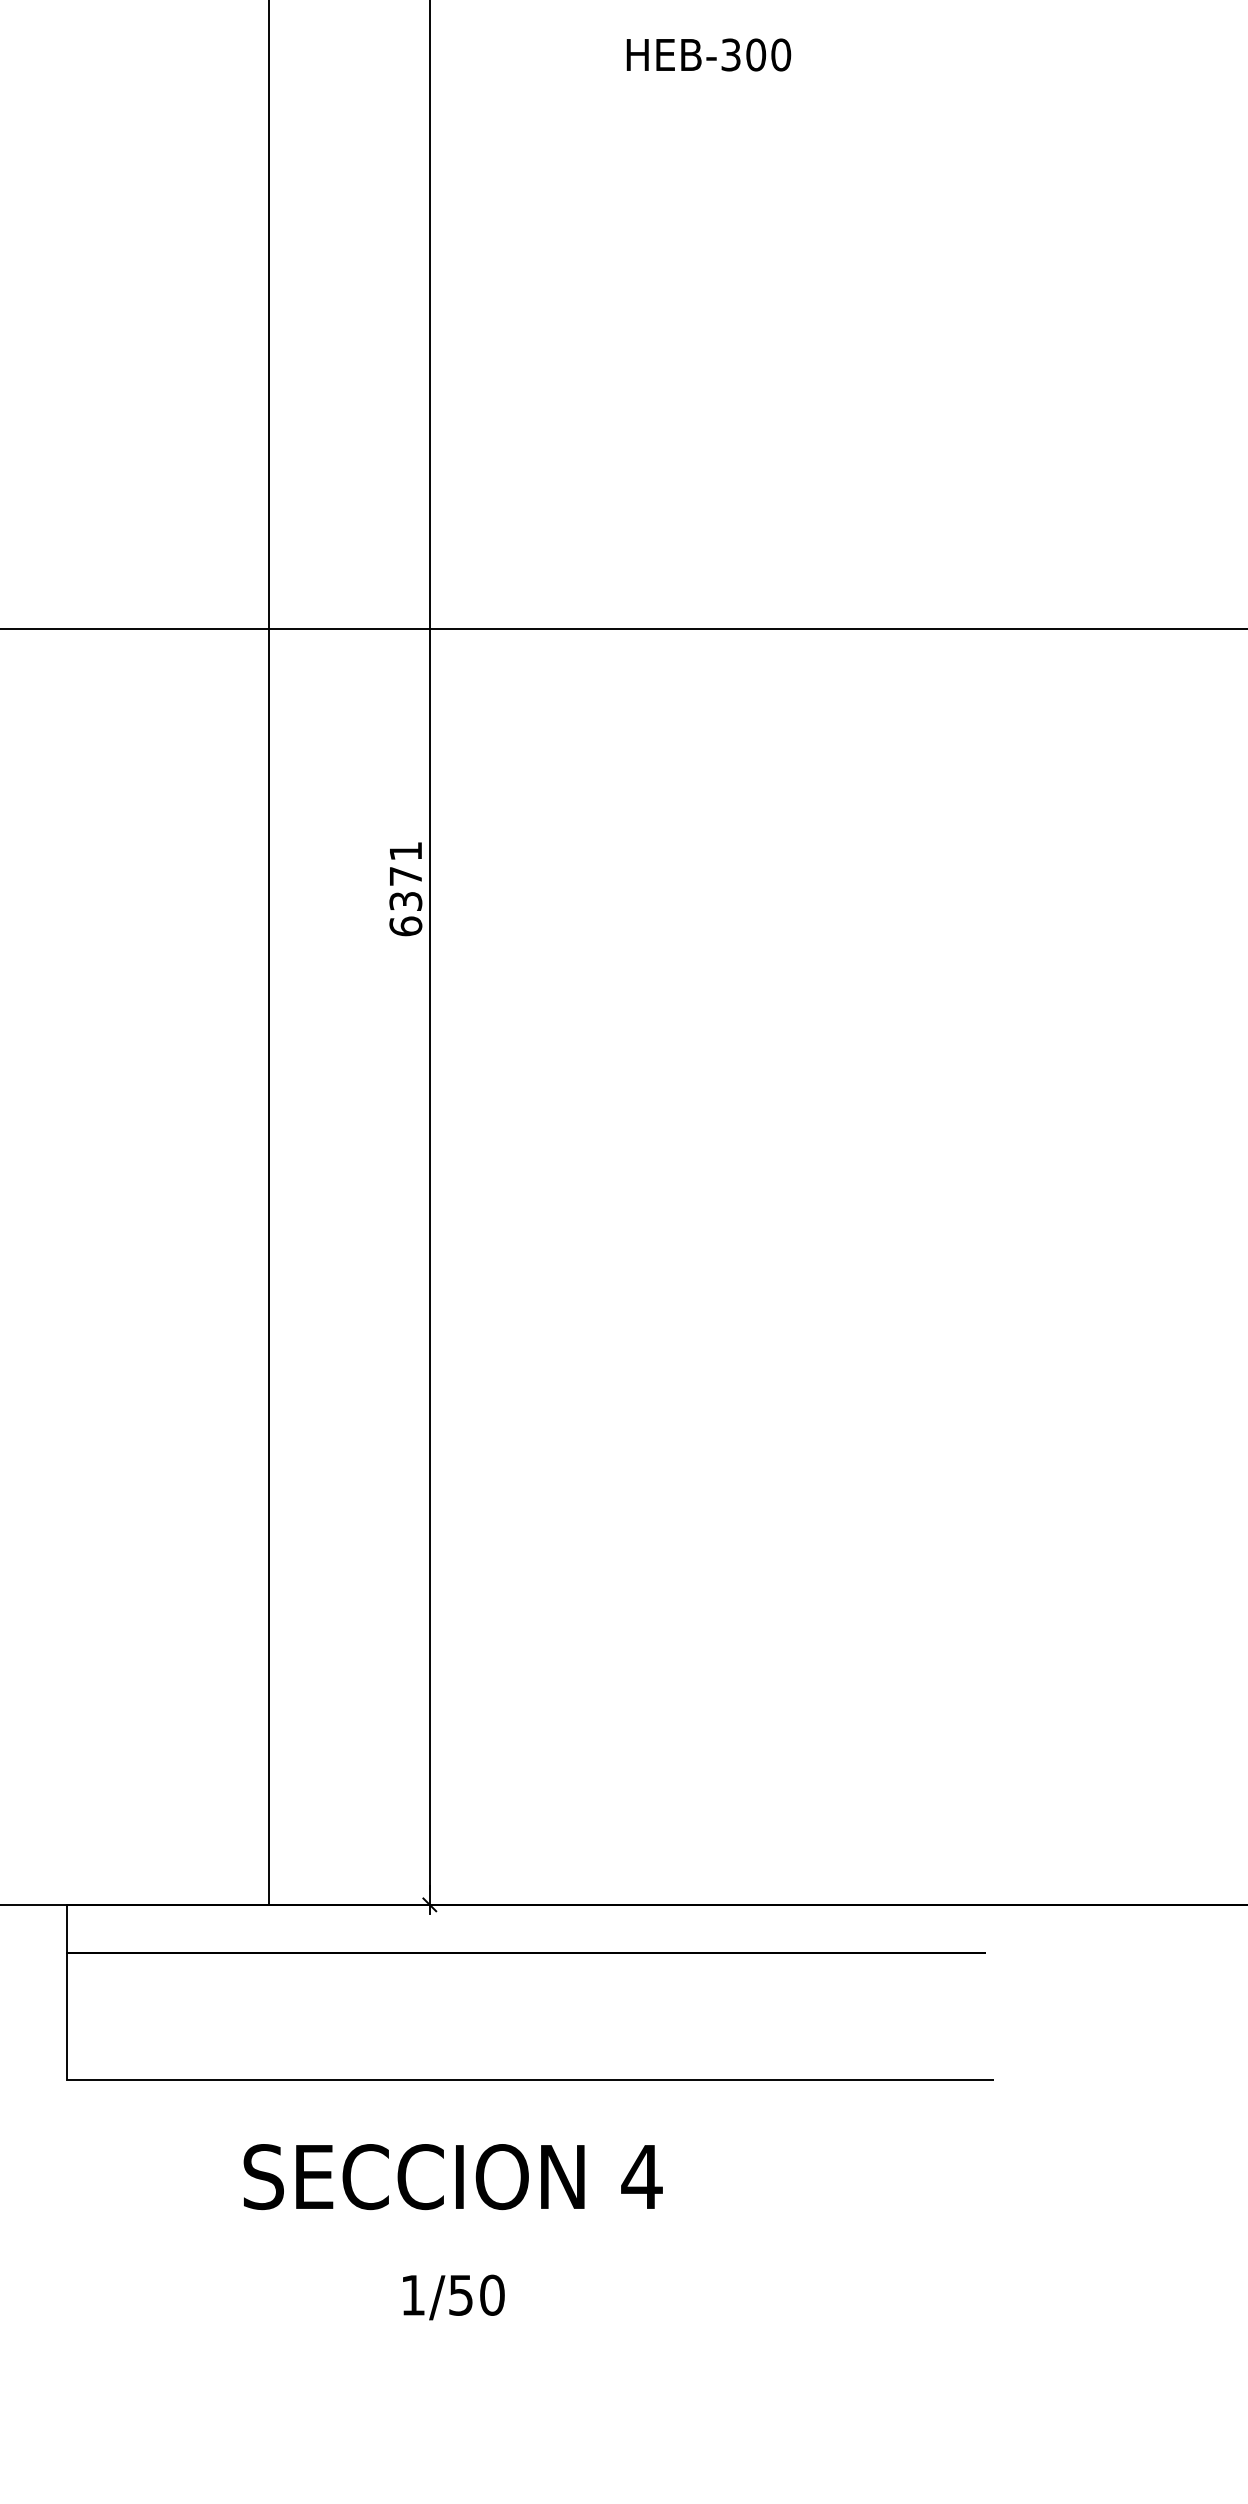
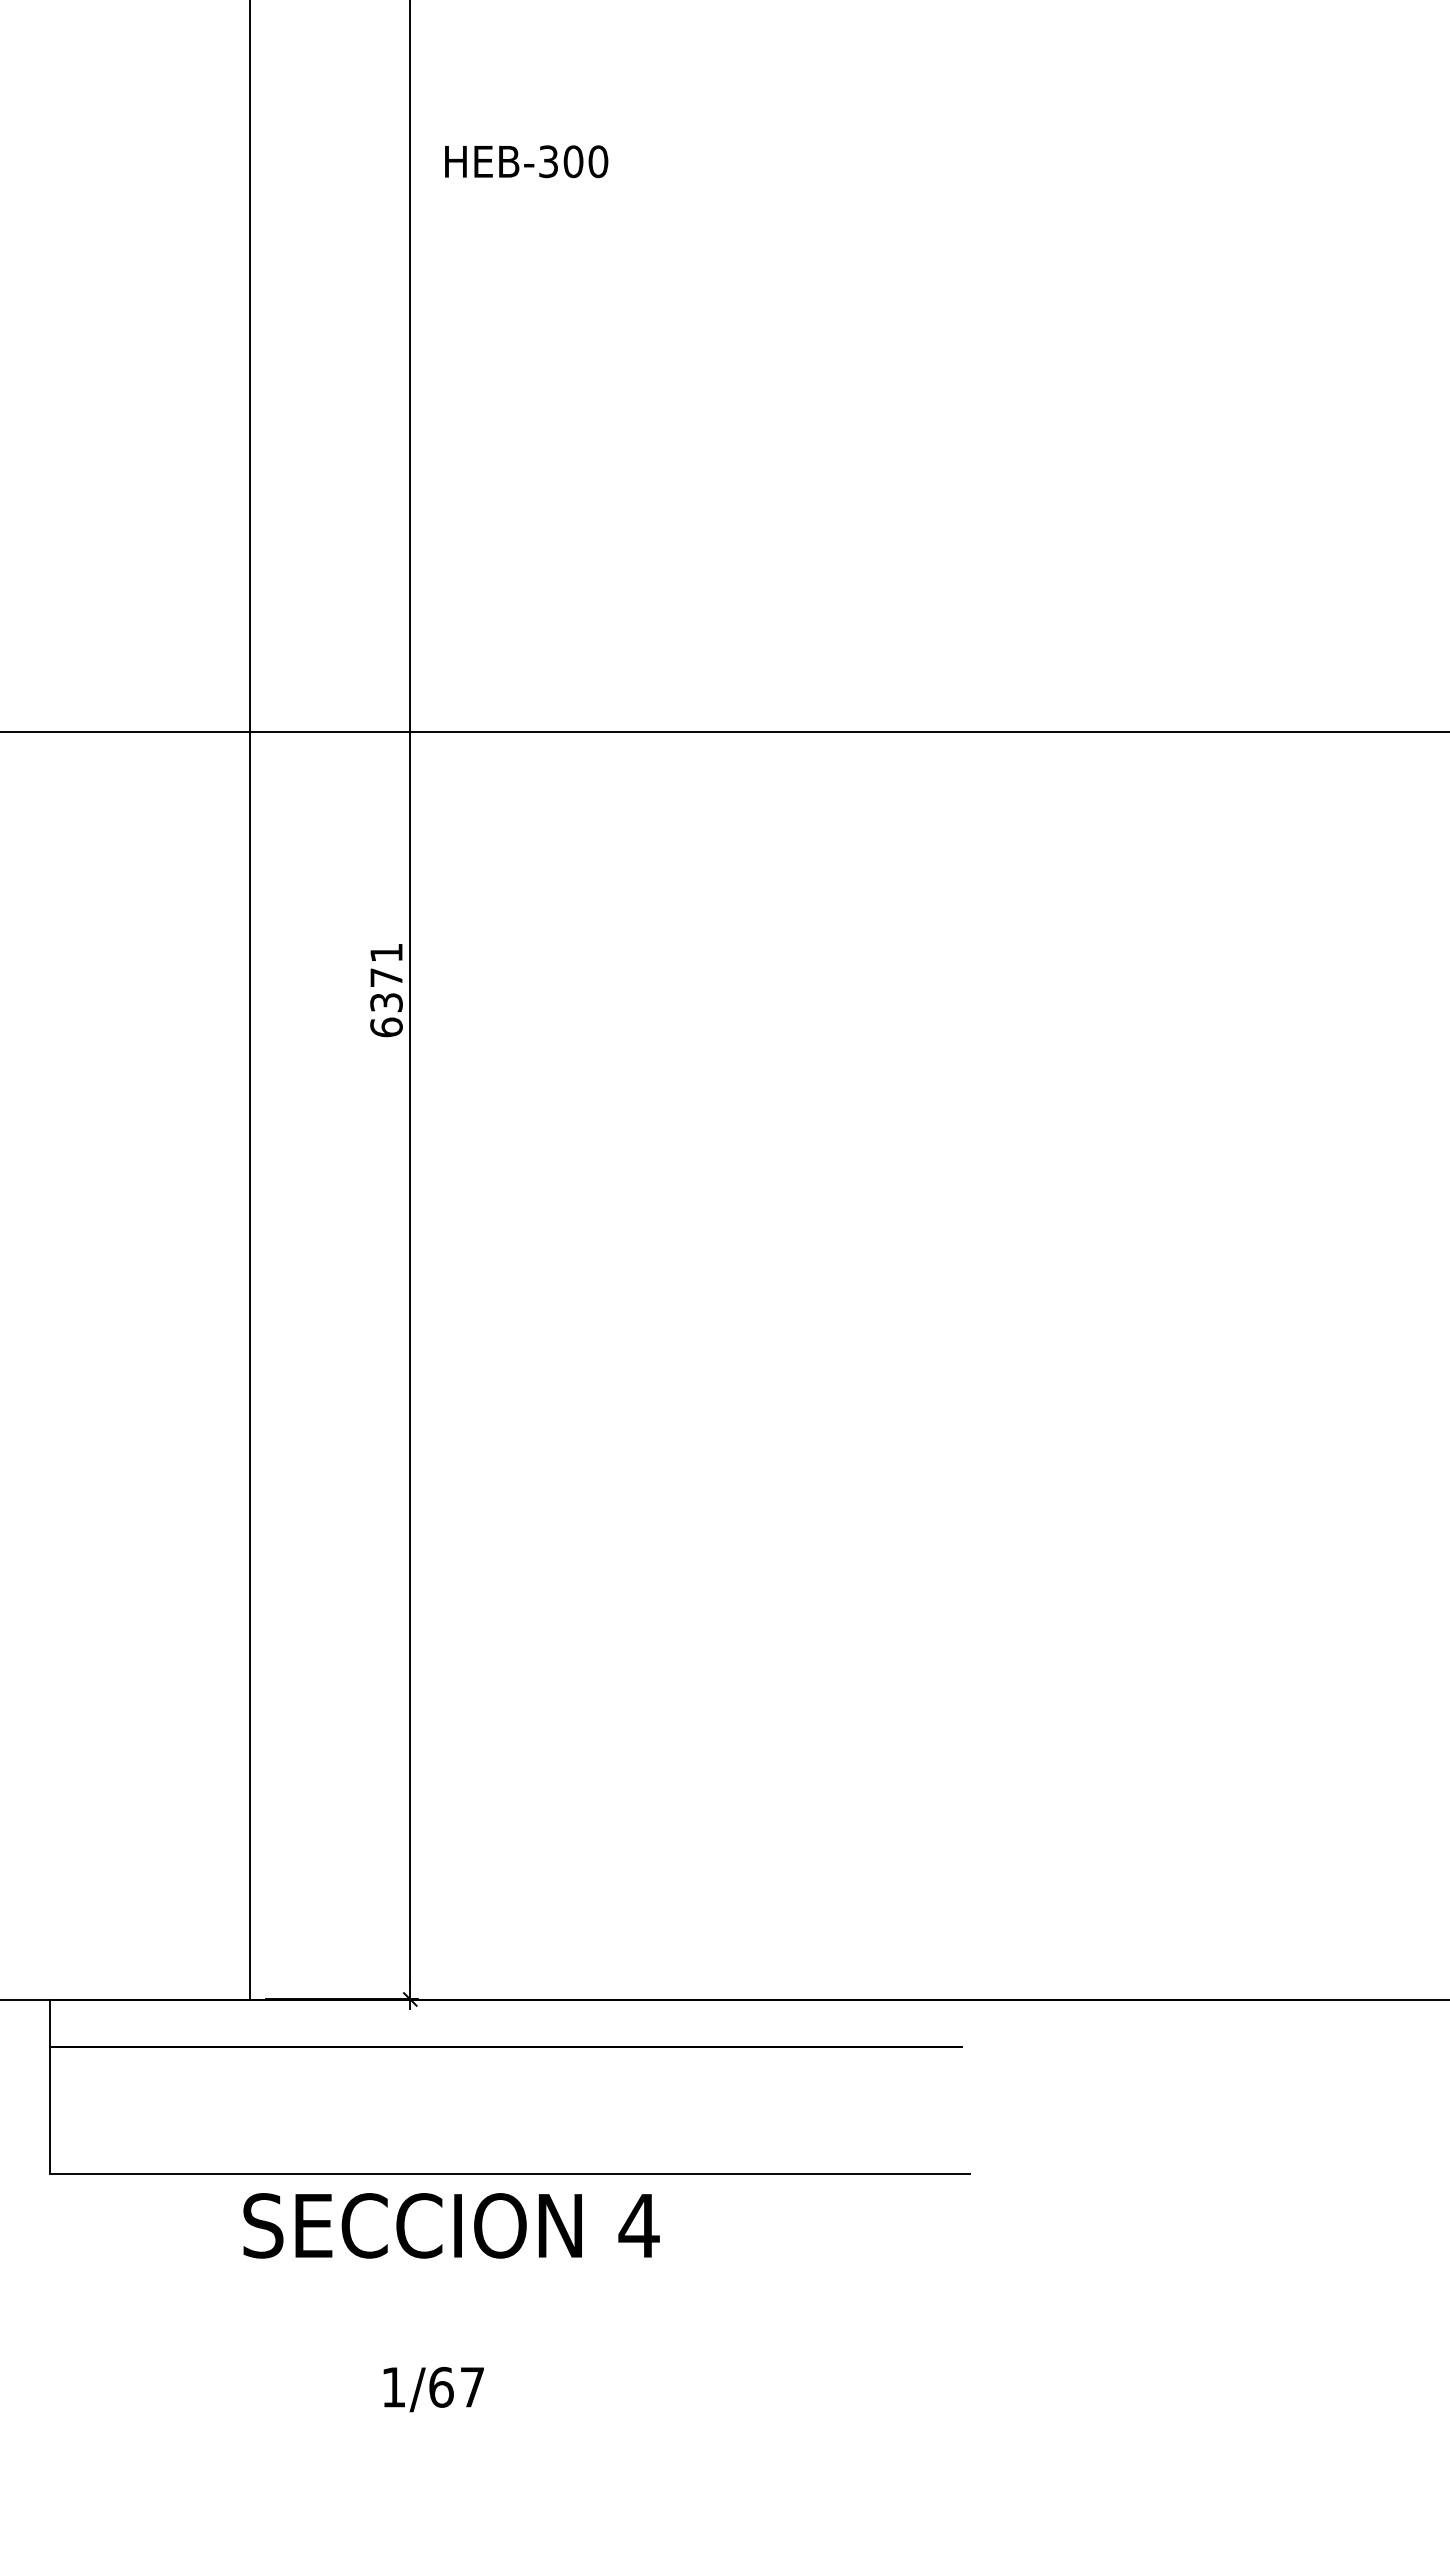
text: (708, 54) -> (526, 161), moved
text: (453, 2176) -> (451, 2225), moved
text: (476, 2294) -> (456, 2386), 1/50 -> 1/67

